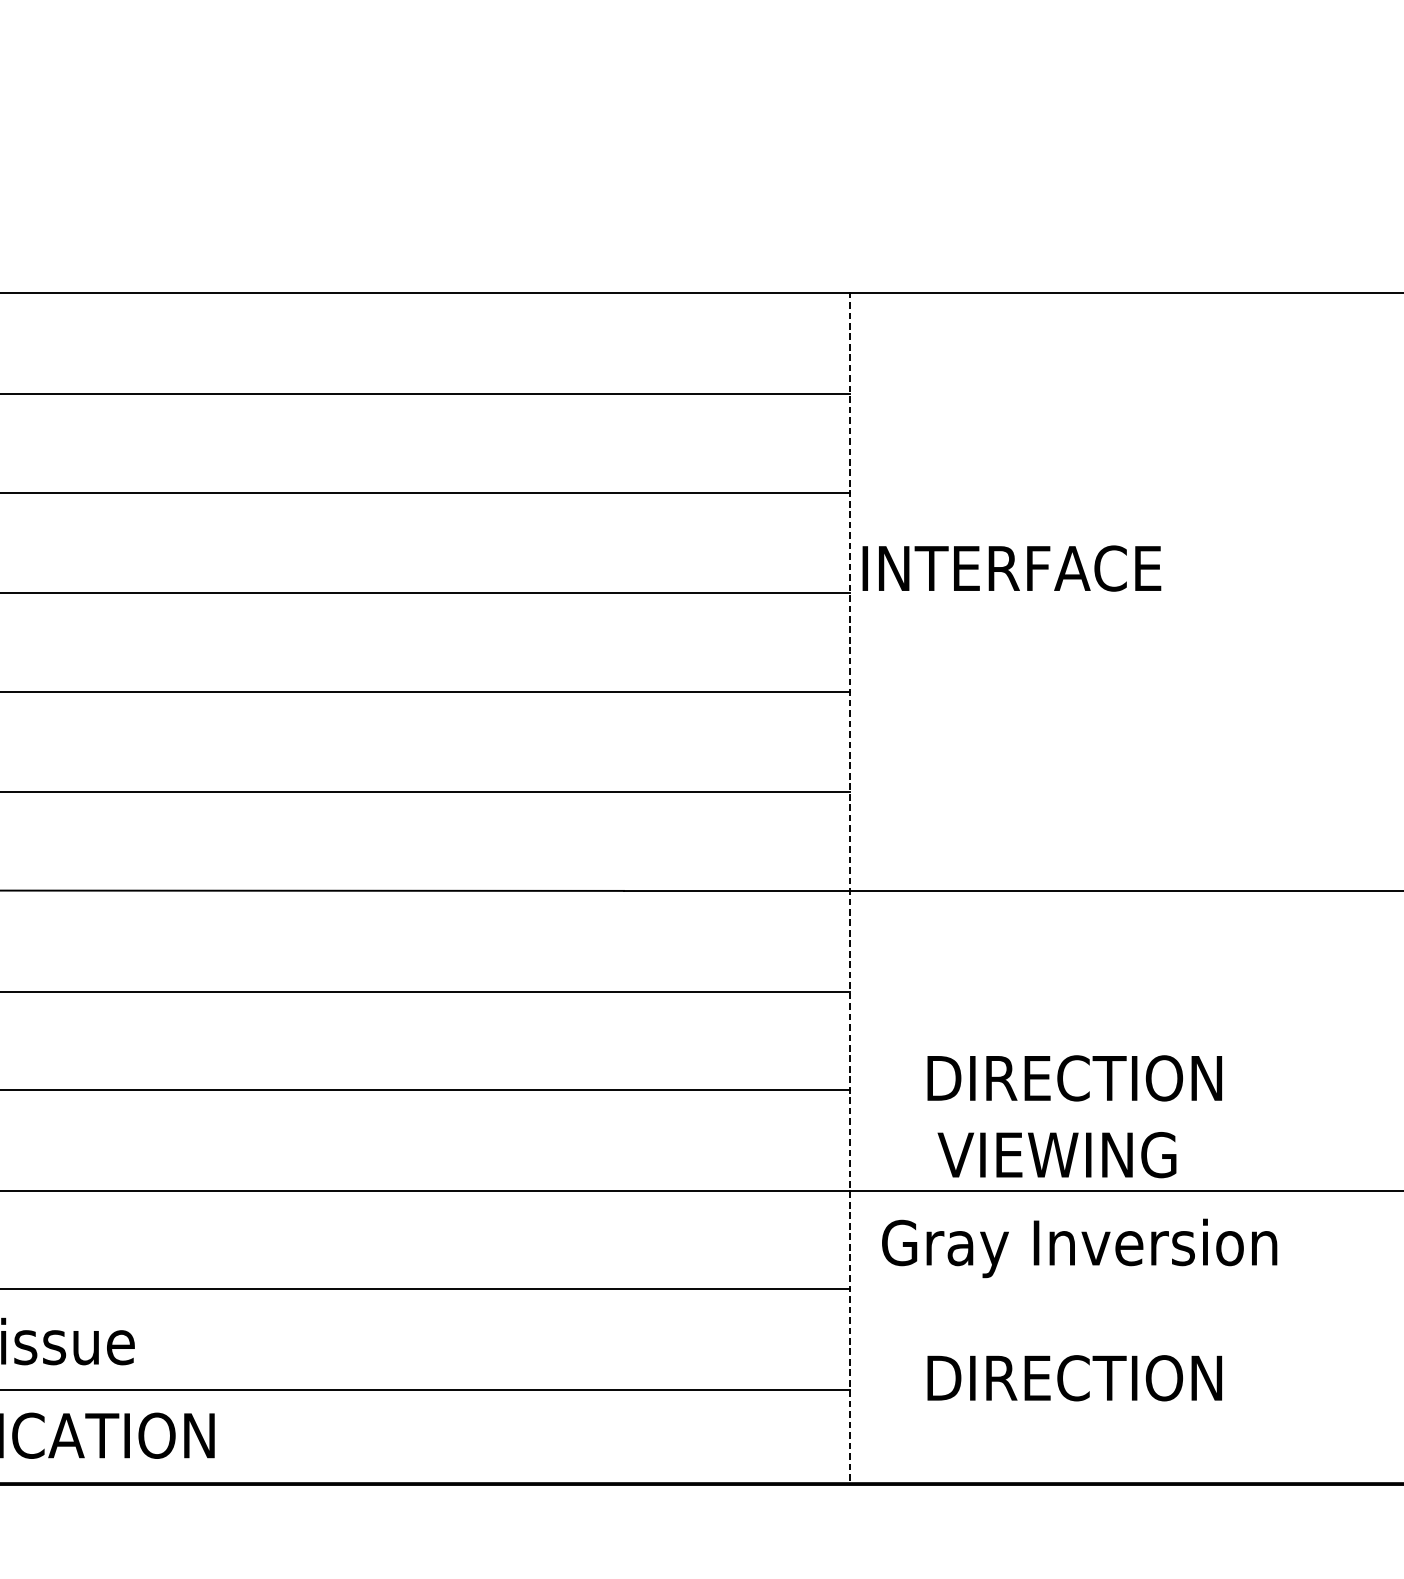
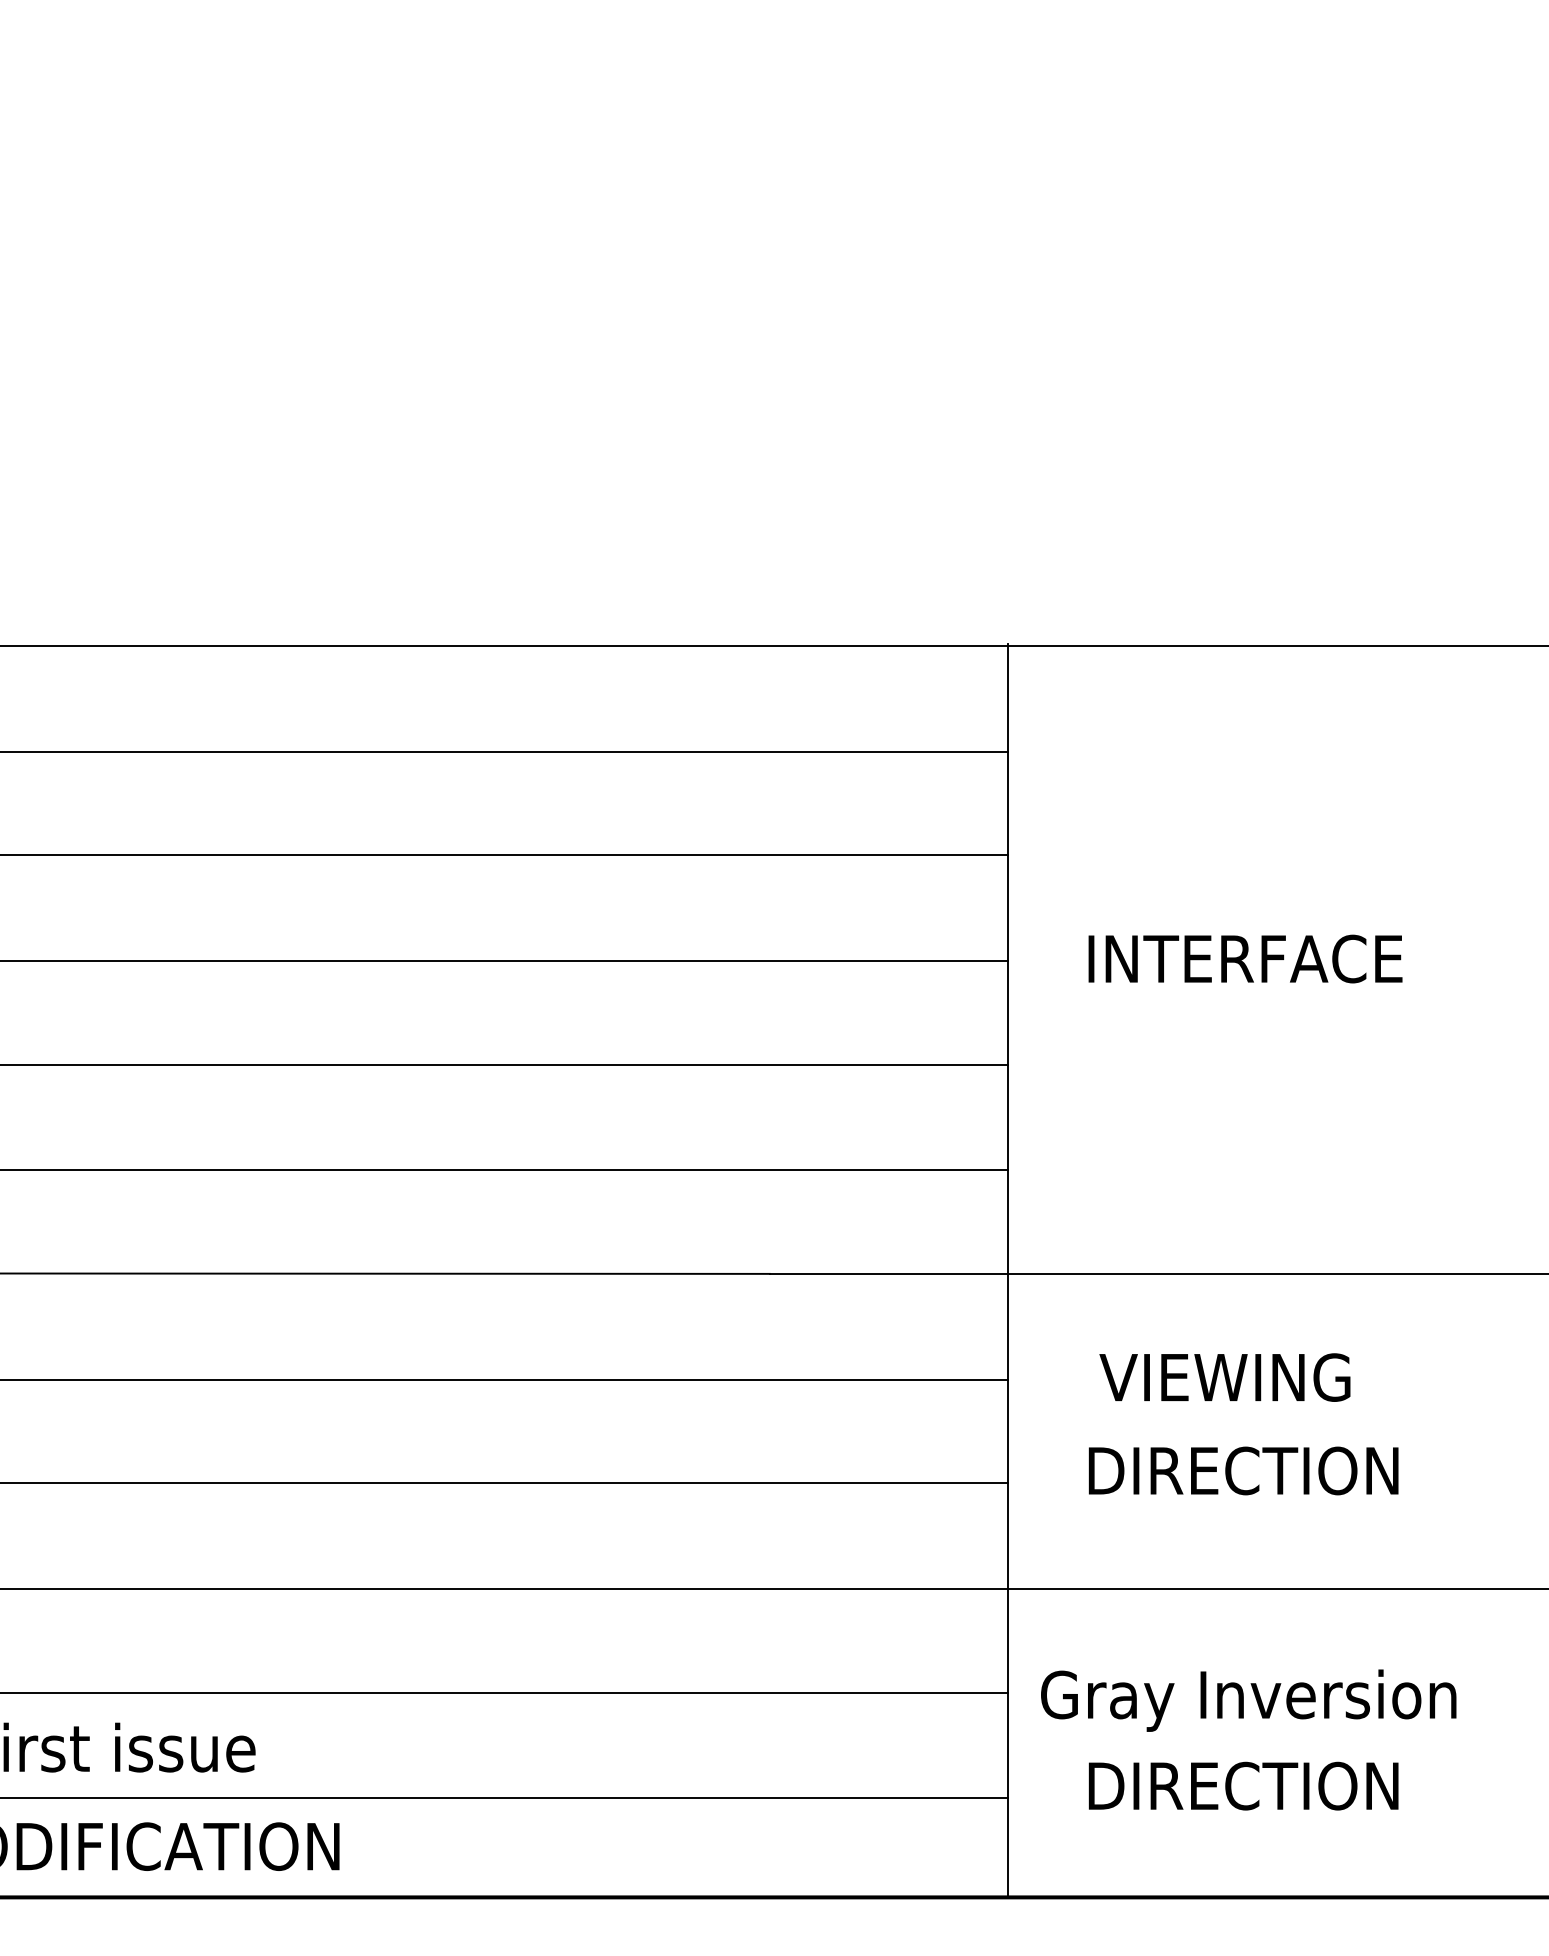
text: (1011, 568) -> (1245, 958), moved
line: (850, 887) -> (1007, 1270), dashed -> solid
text: (1056, 1154) -> (1224, 1377), moved
text: (1079, 1248) -> (1248, 1700), moved

